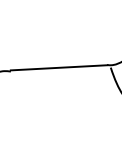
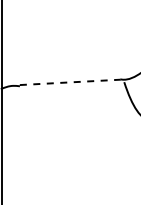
line: (59, 67) -> (70, 82), solid -> dashed

